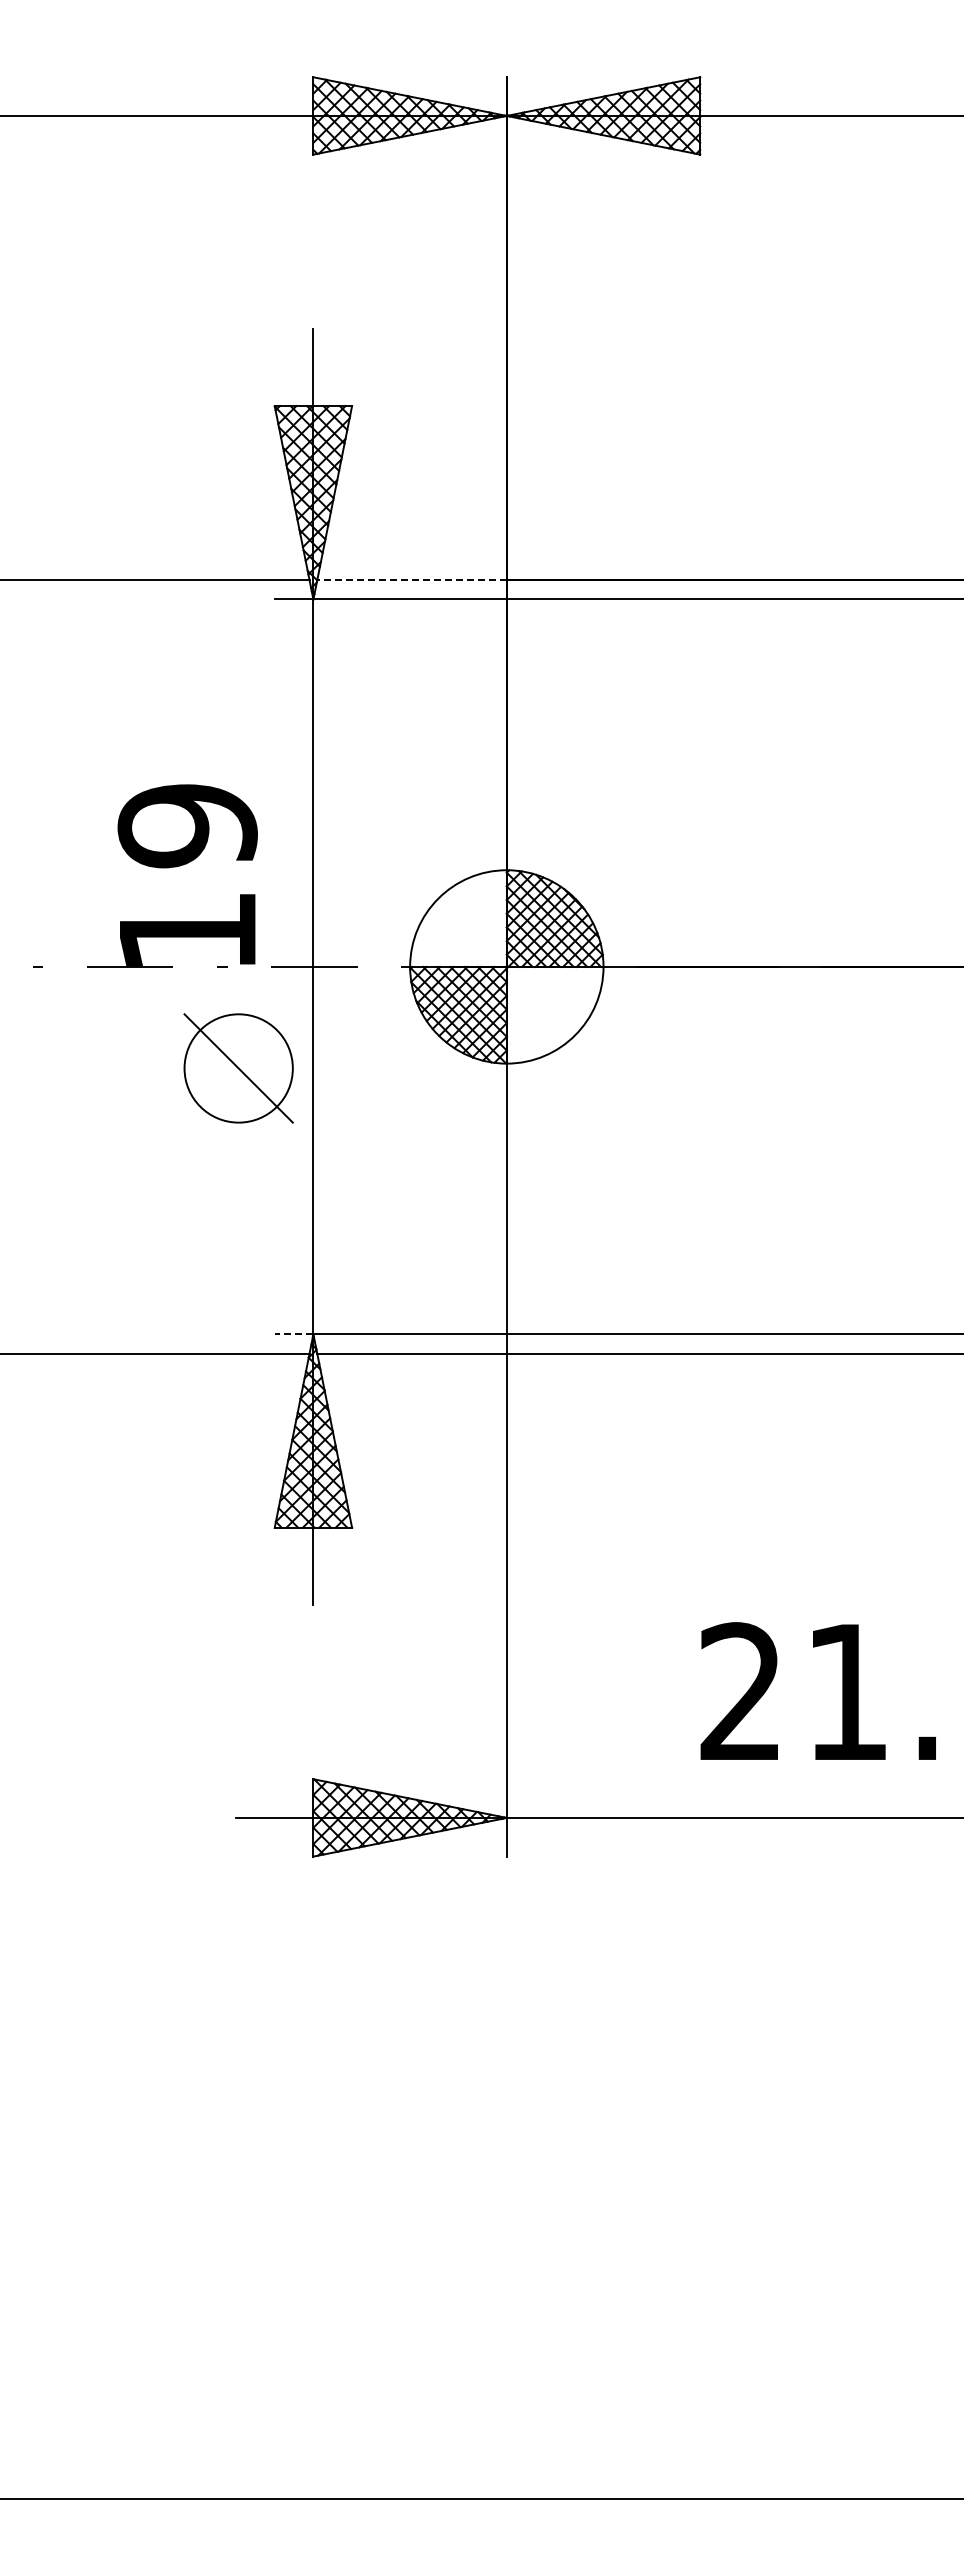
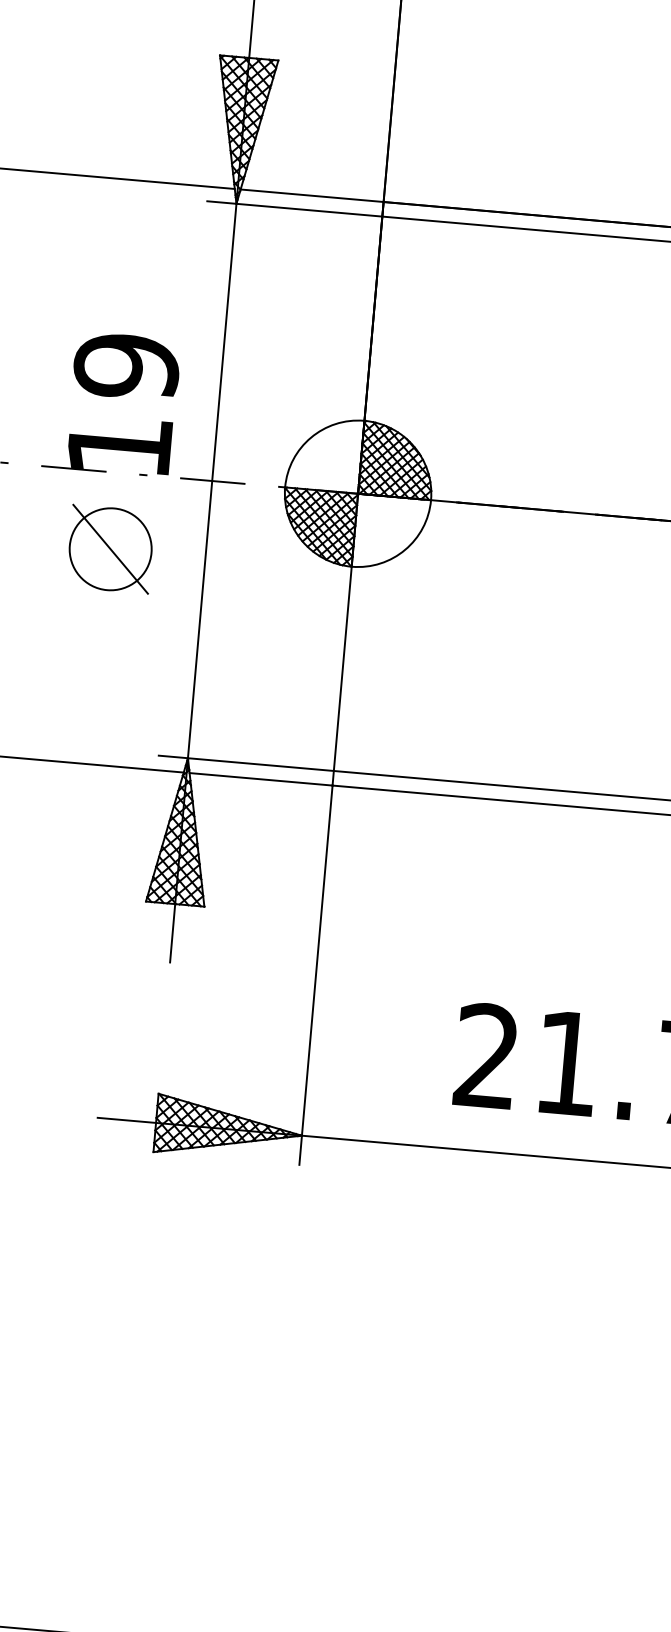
line: (412, 580) -> (312, 196), dashed -> solid
part: (238, 1068) -> (110, 549), moved
line: (293, 1334) -> (172, 756), dashed -> solid

